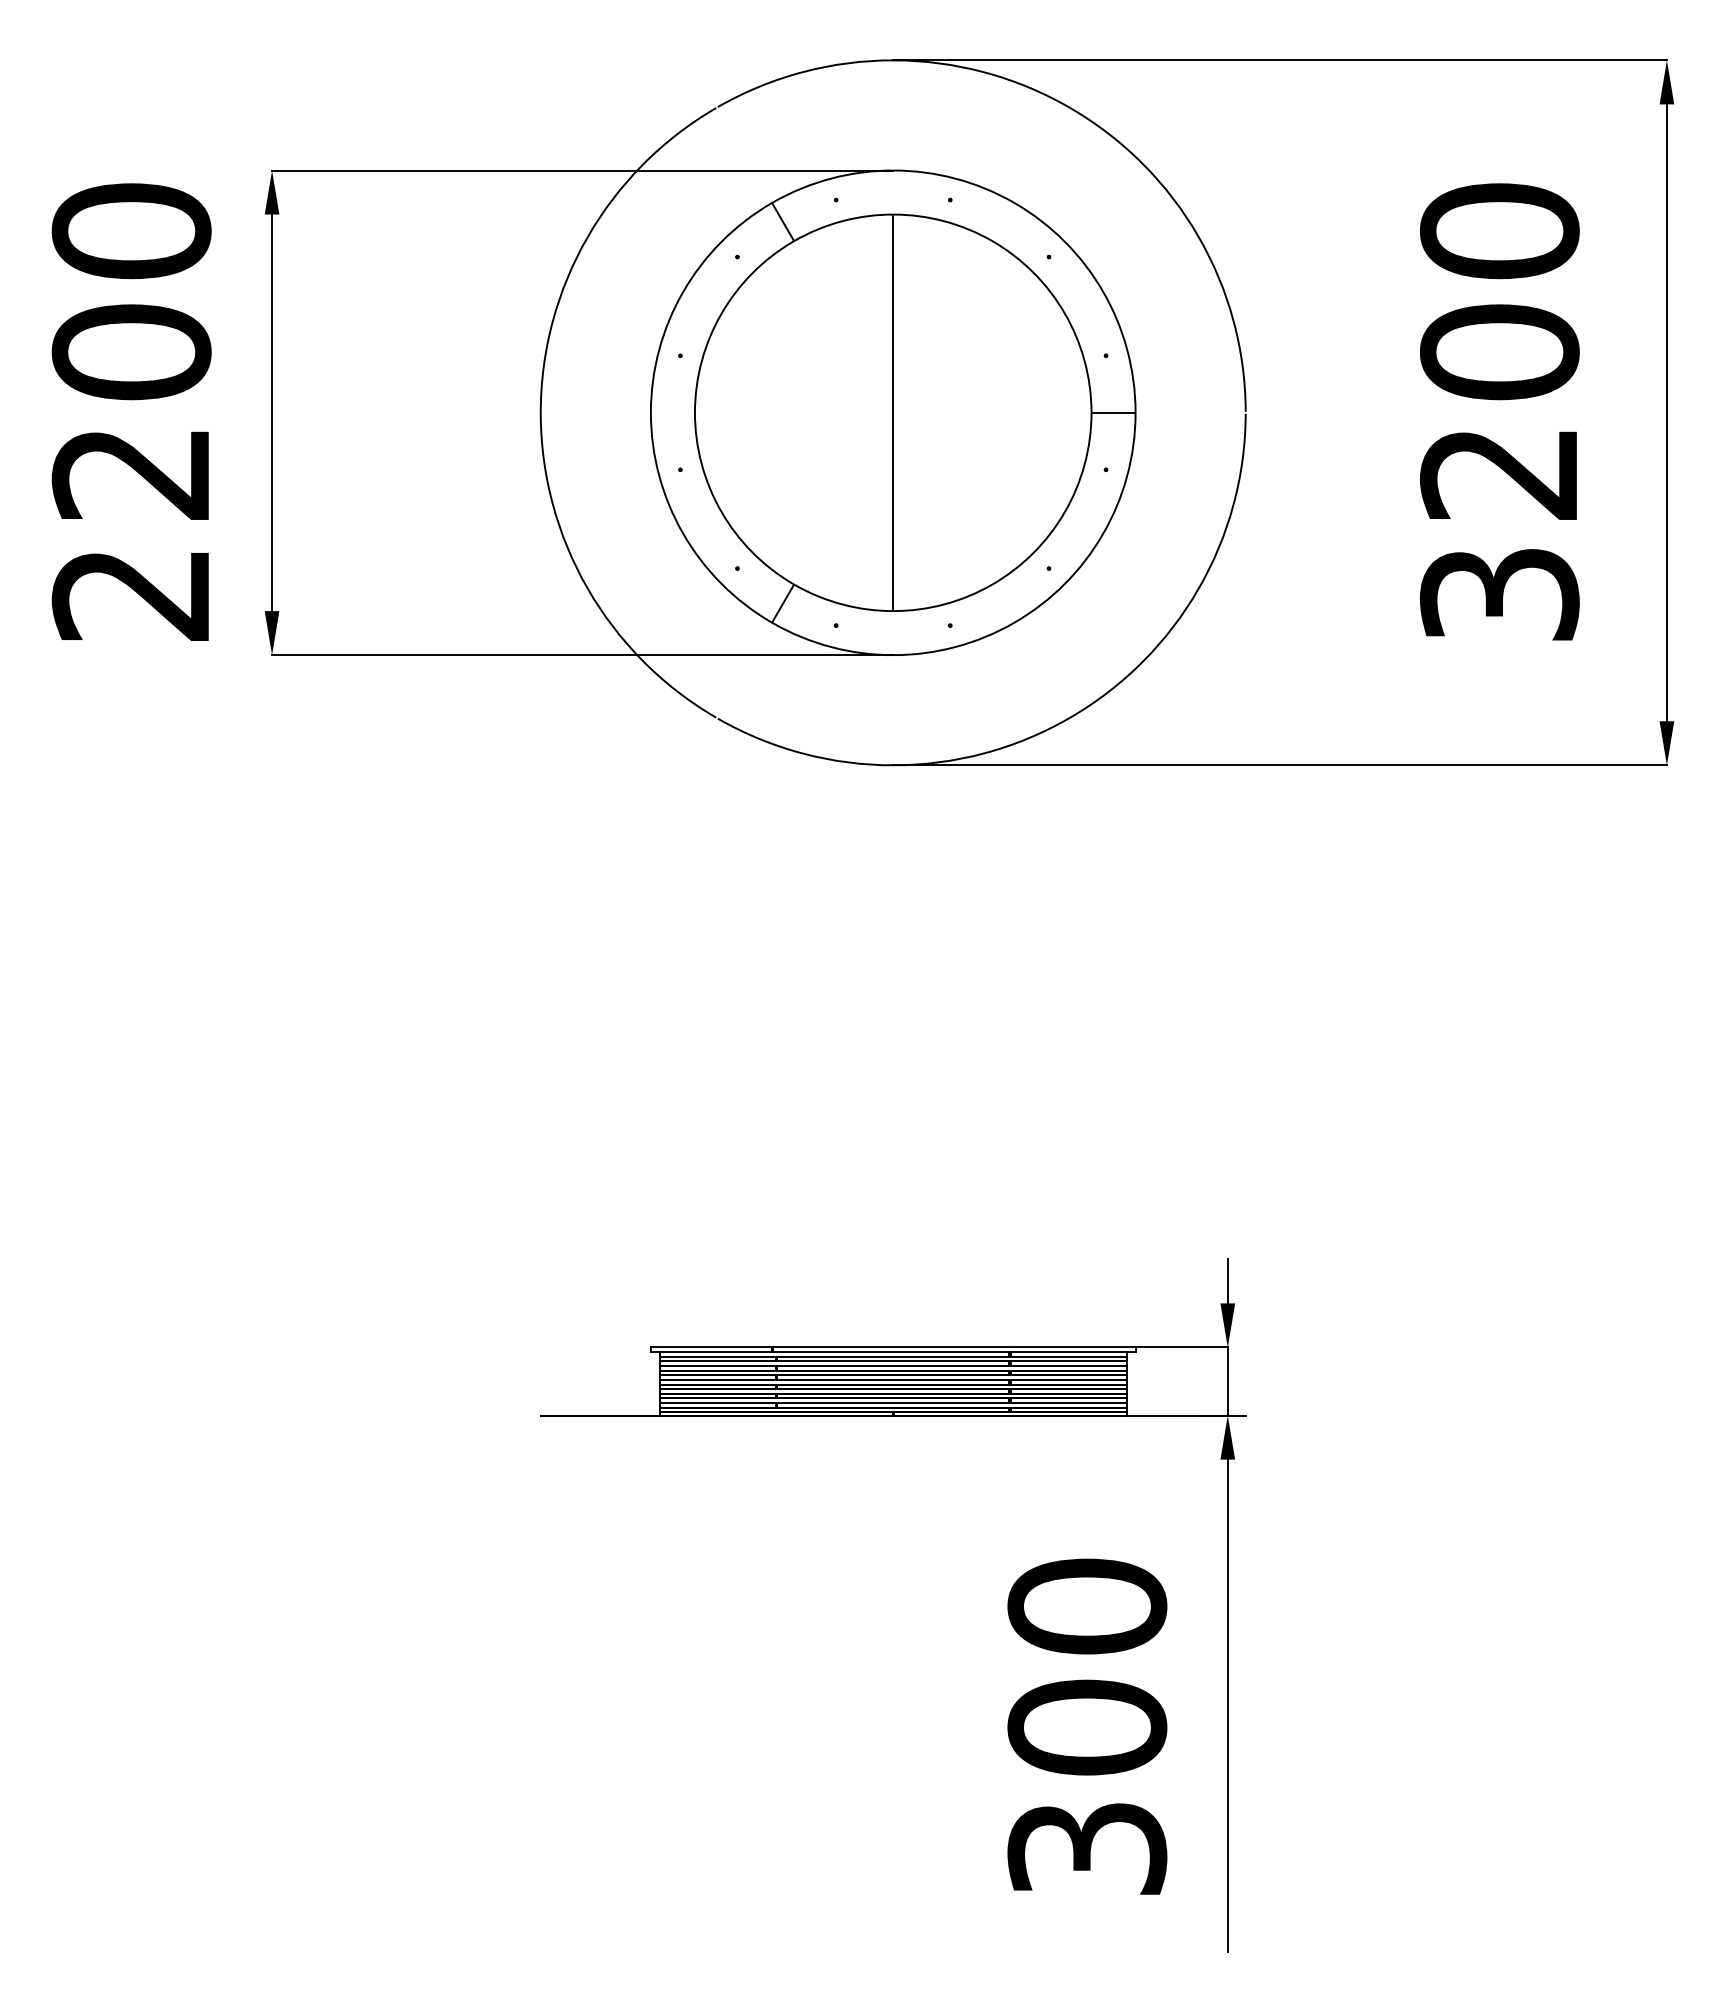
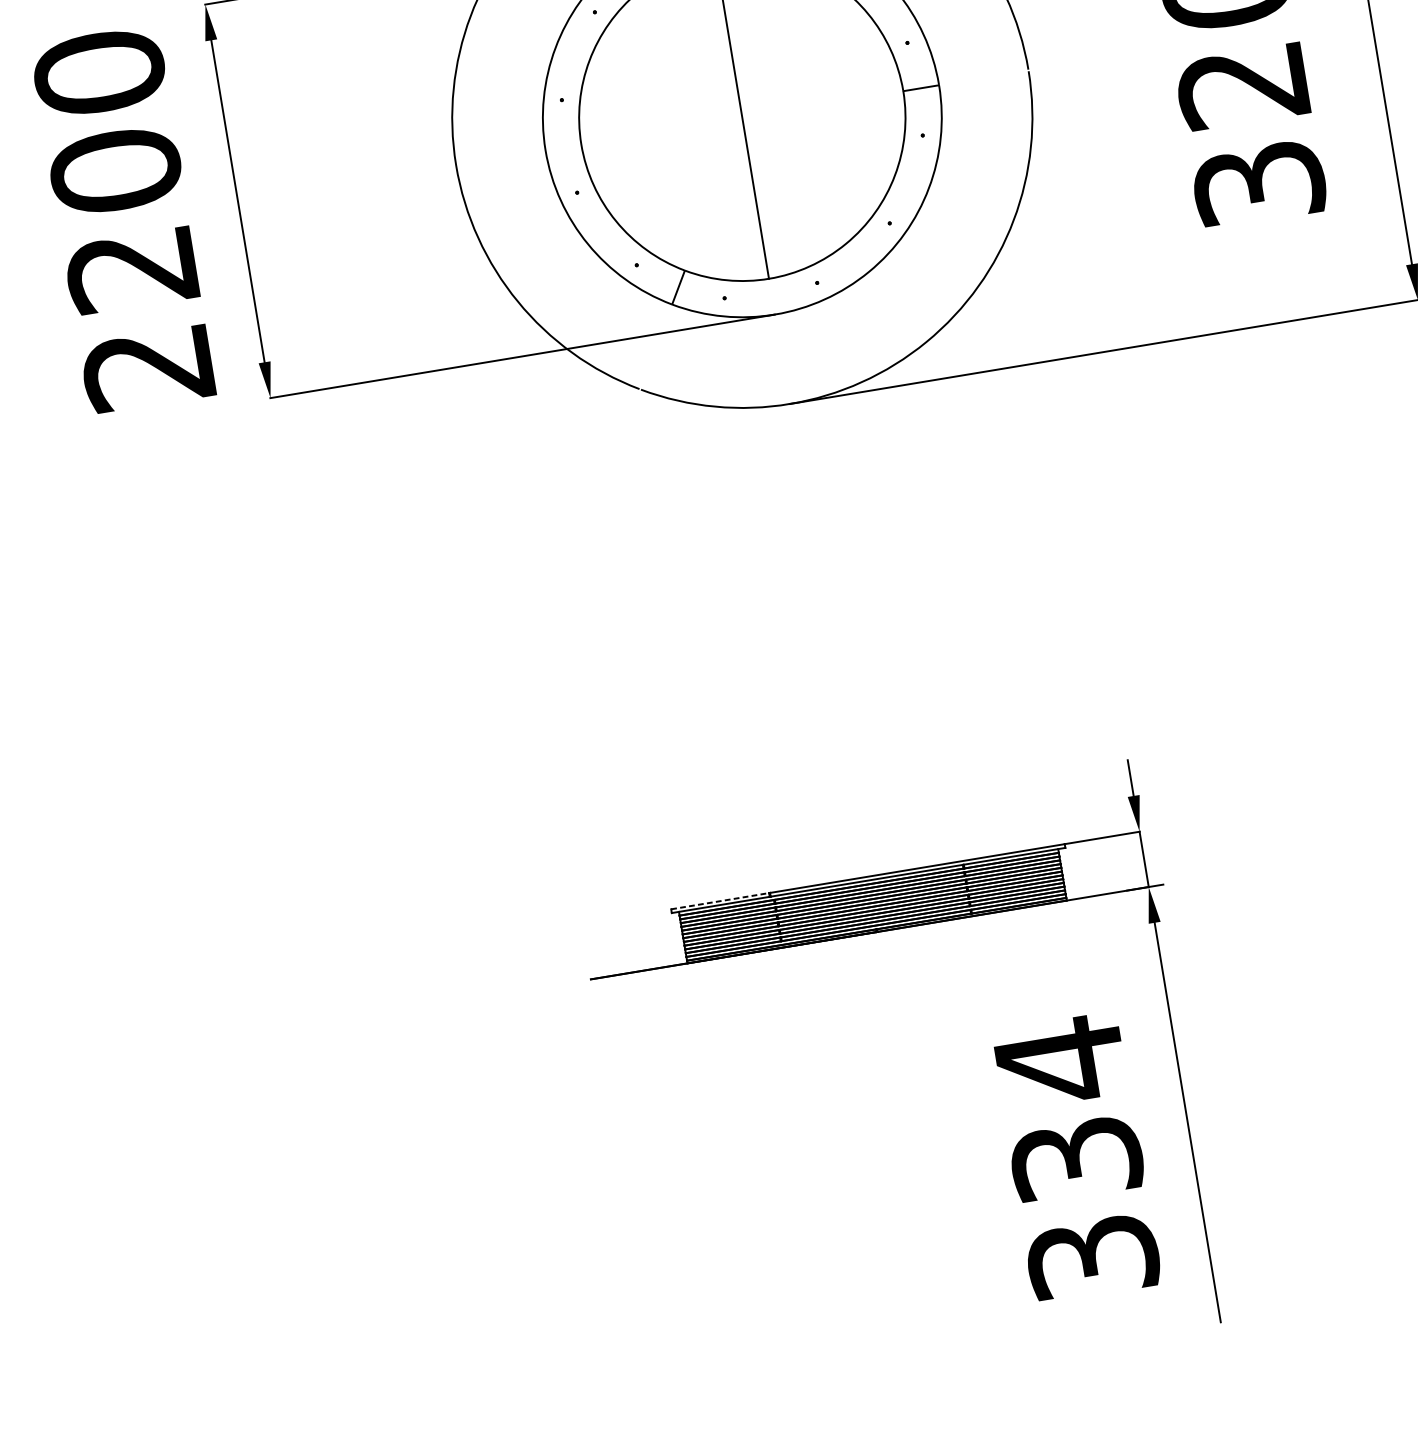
line: (711, 1347) -> (720, 901), solid -> dashed
text: (1087, 1665) -> (1068, 1108), 300 -> 334

